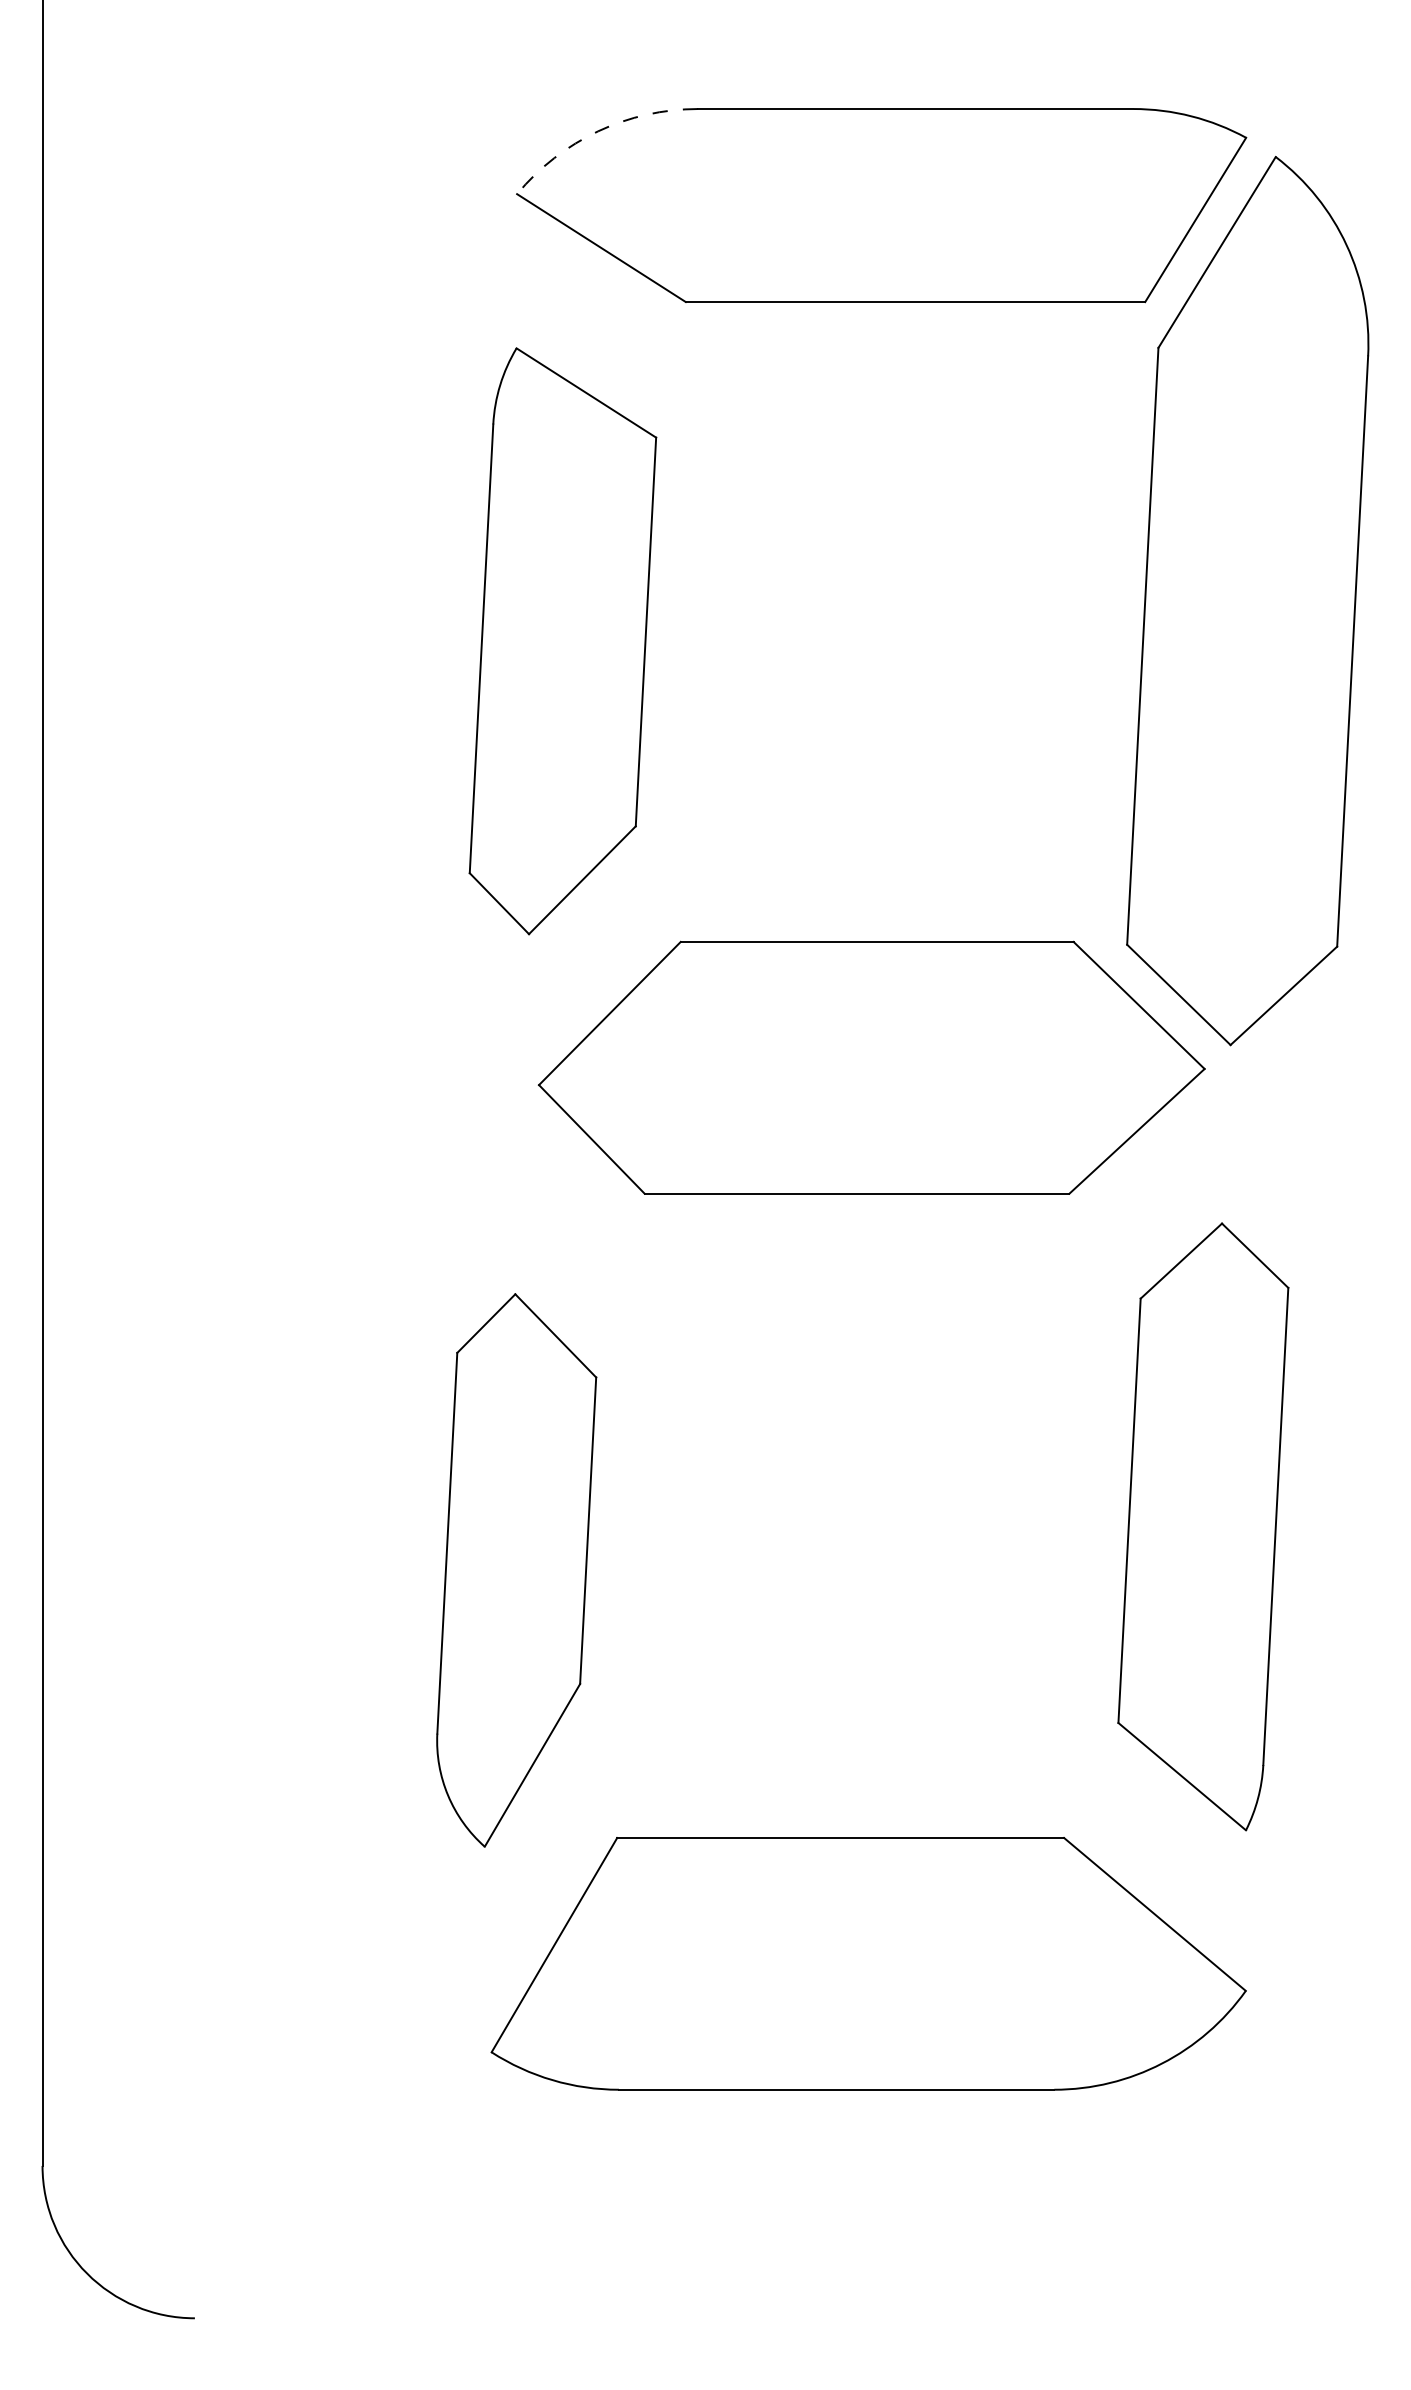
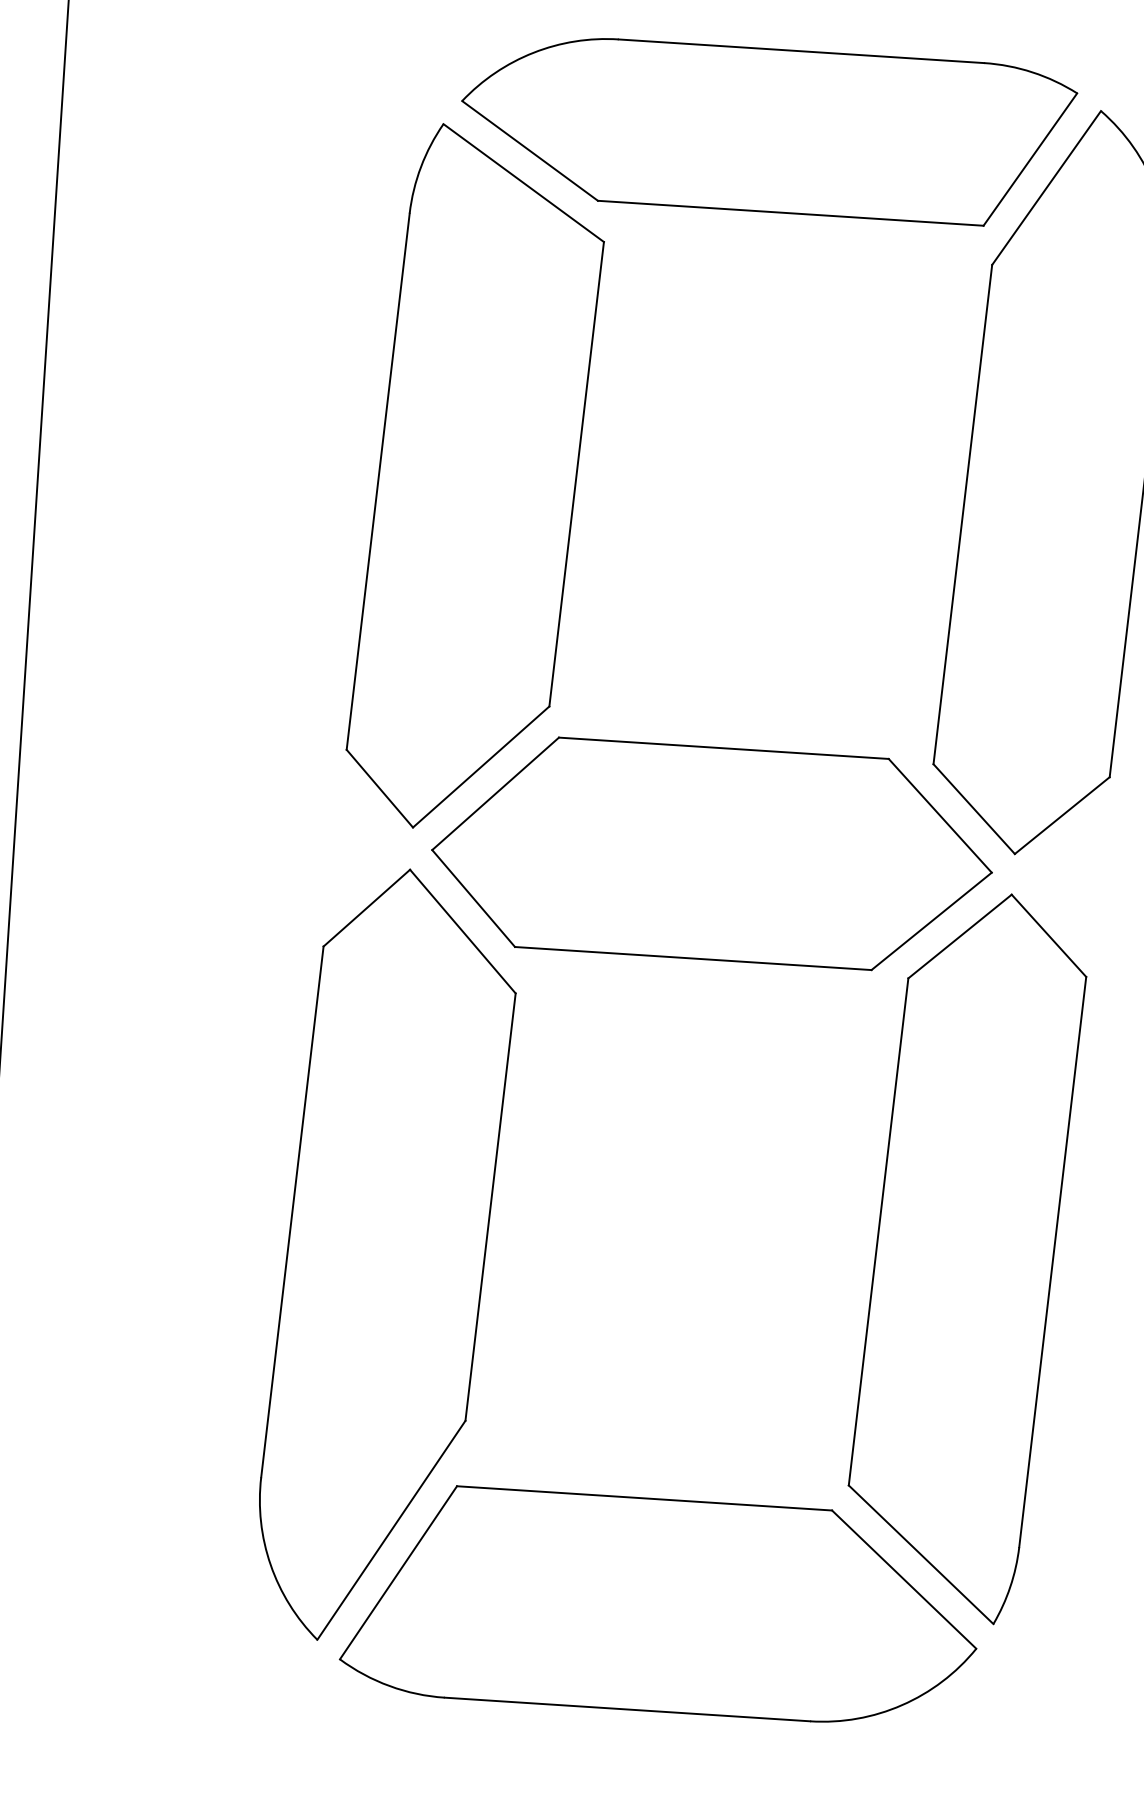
arc: (598, 131) -> (533, 52), dashed -> solid
part: (562, 640) -> (476, 478), size x1.43
part: (1203, 1526) -> (966, 1256), size x1.43
part: (516, 1570) -> (386, 1256), size x1.67

